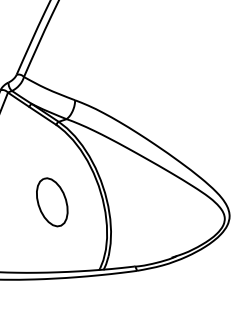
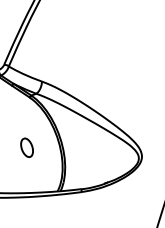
part: (51, 202) -> (26, 147), size x0.6

